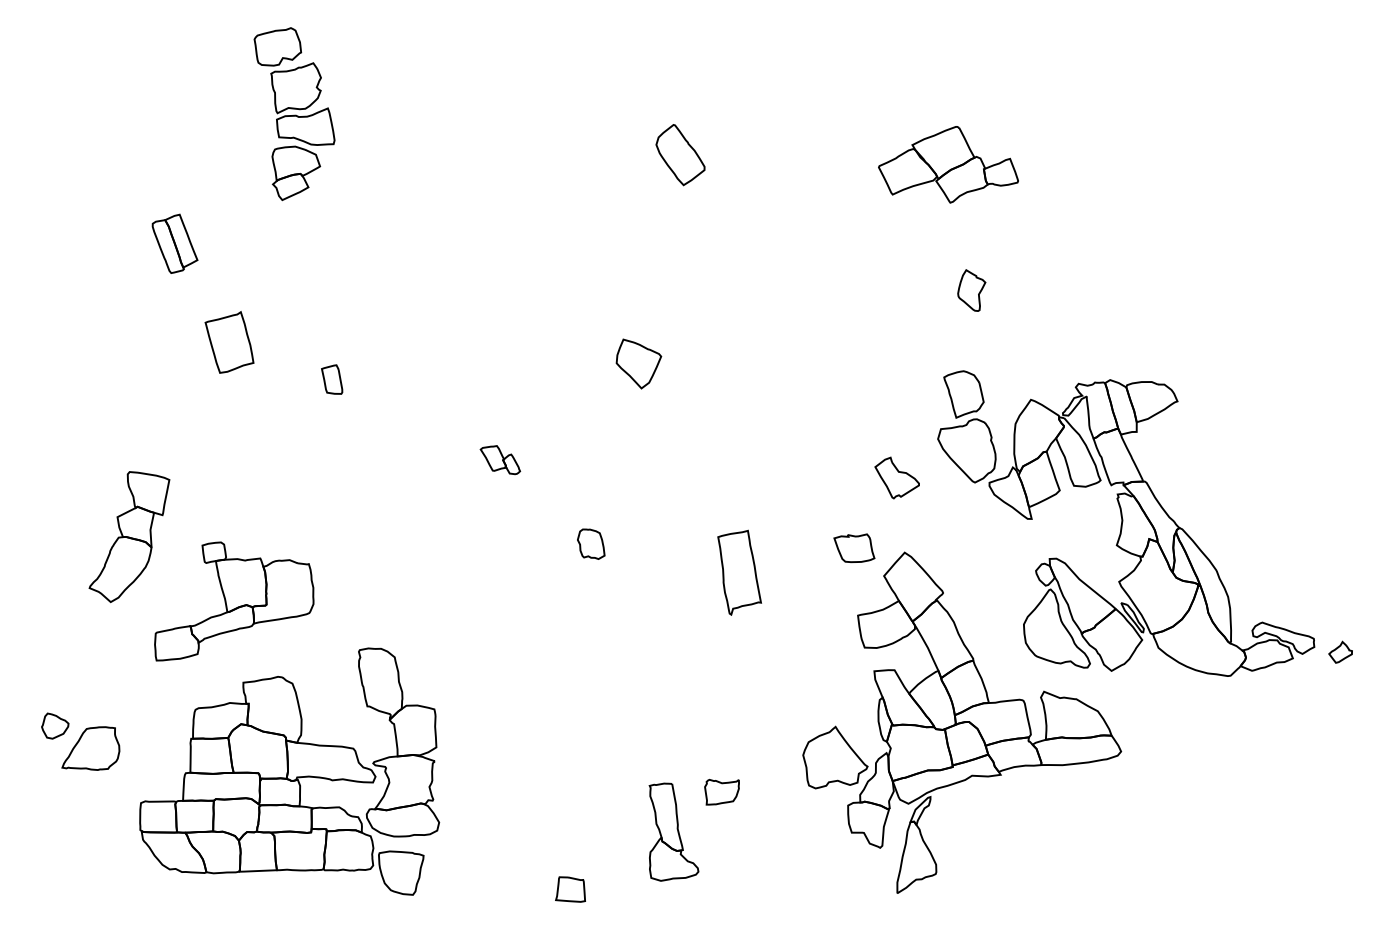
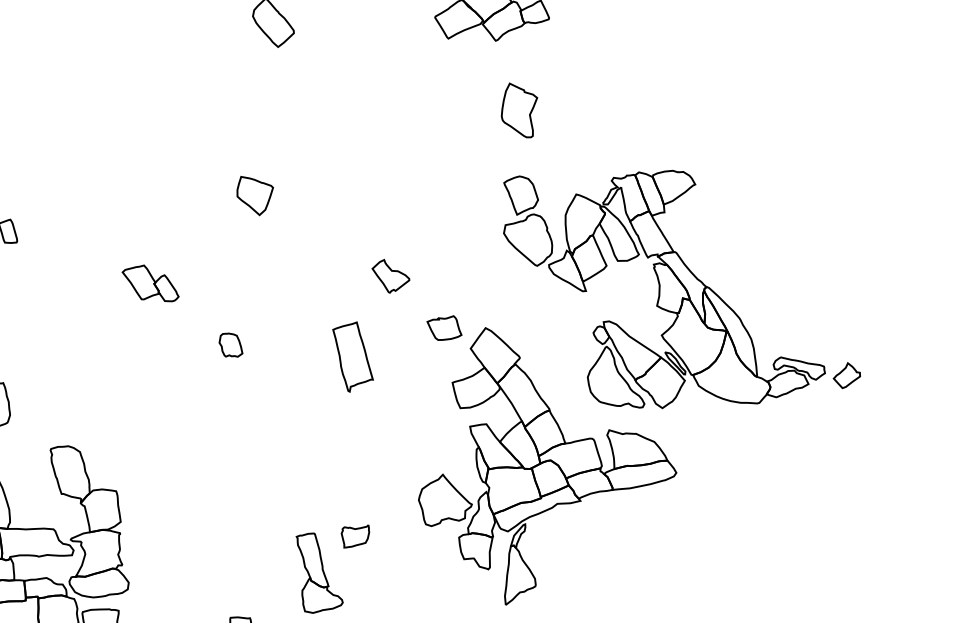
part: (971, 290) -> (519, 110), size x1.67
part: (500, 459) -> (150, 283), size x1.67
part: (896, 477) -> (390, 275), moved
part: (1340, 652) -> (846, 375), size x1.43

